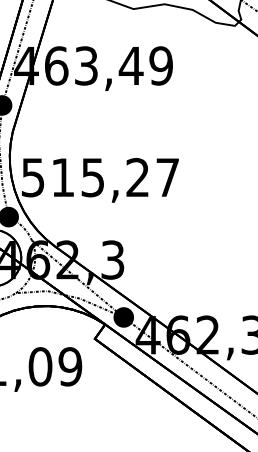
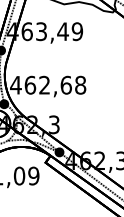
text: (100, 175) -> (48, 84), 515,27 -> 462,68

